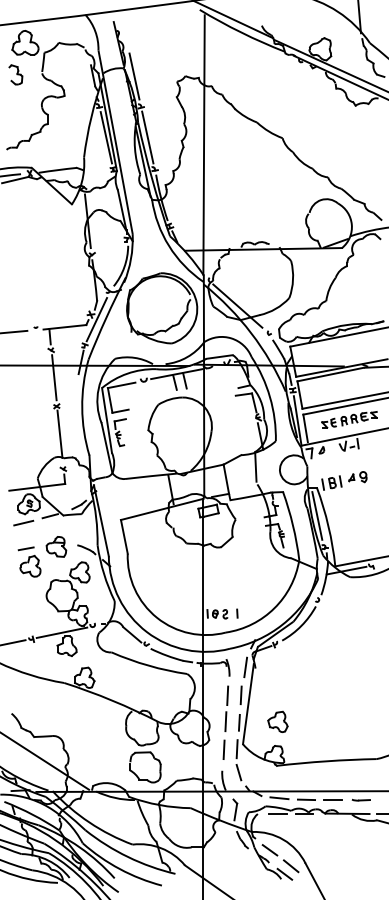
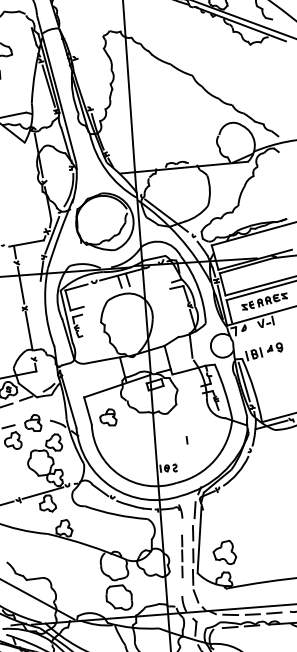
line: (134, 76) -> (67, 34), removed
line: (147, 137) -> (82, 83), removed
part: (148, 546) -> (108, 417), added
line: (237, 613) -> (187, 440), moved
part: (277, 721) -> (224, 552), size x1.4
part: (225, 722) -> (181, 556), size x0.7

